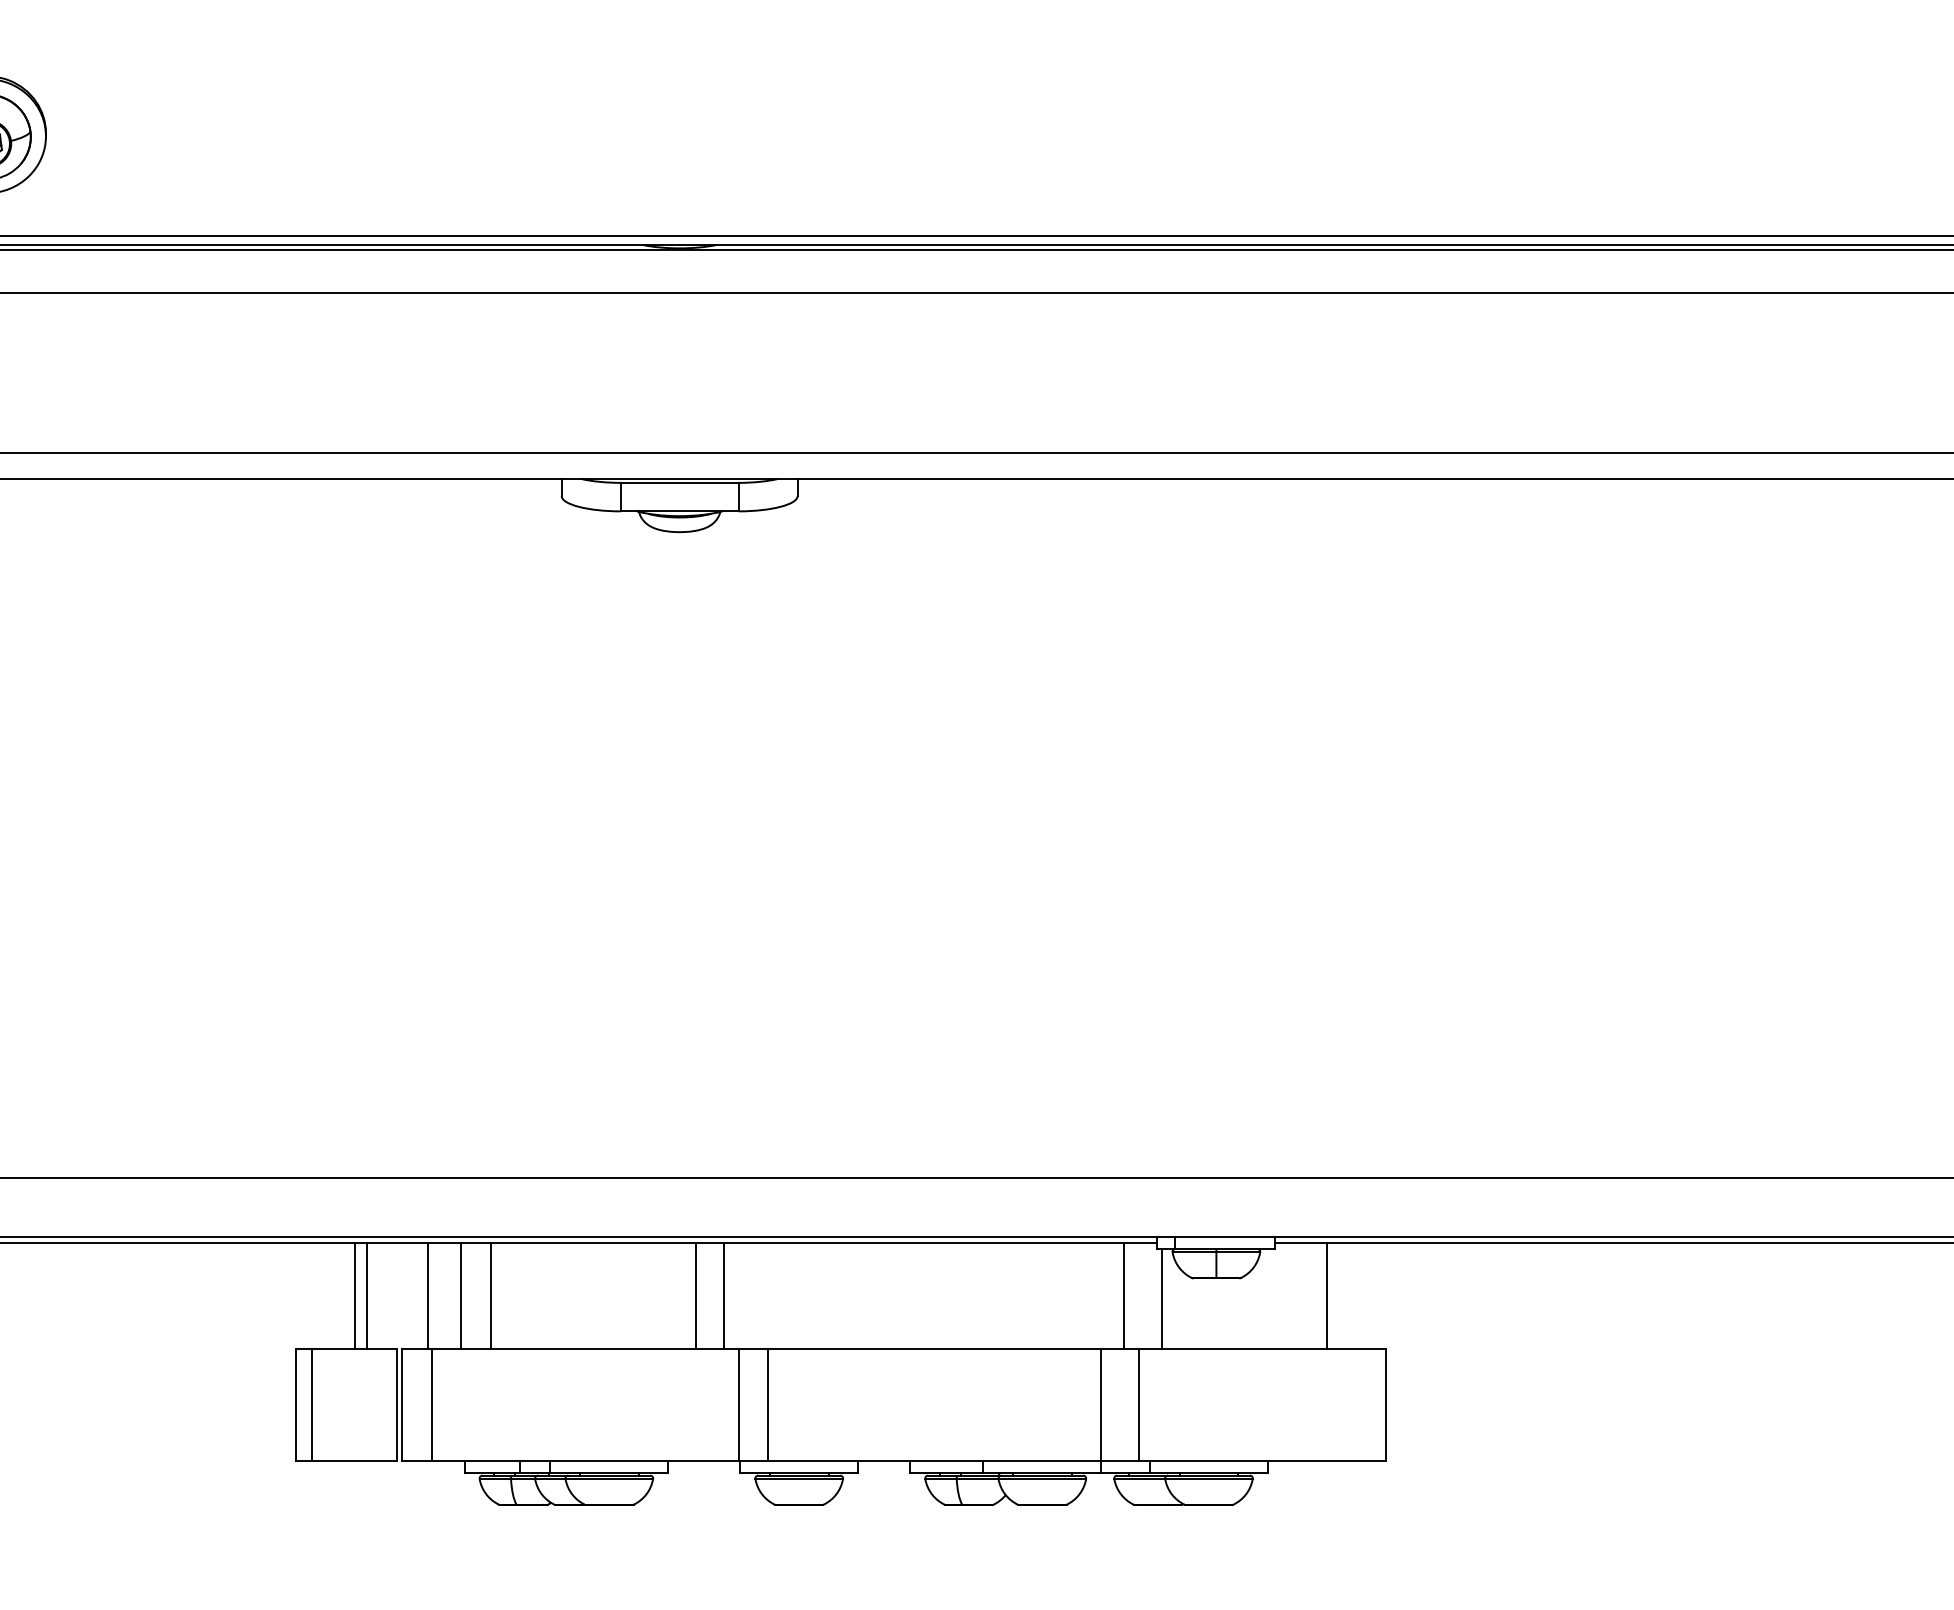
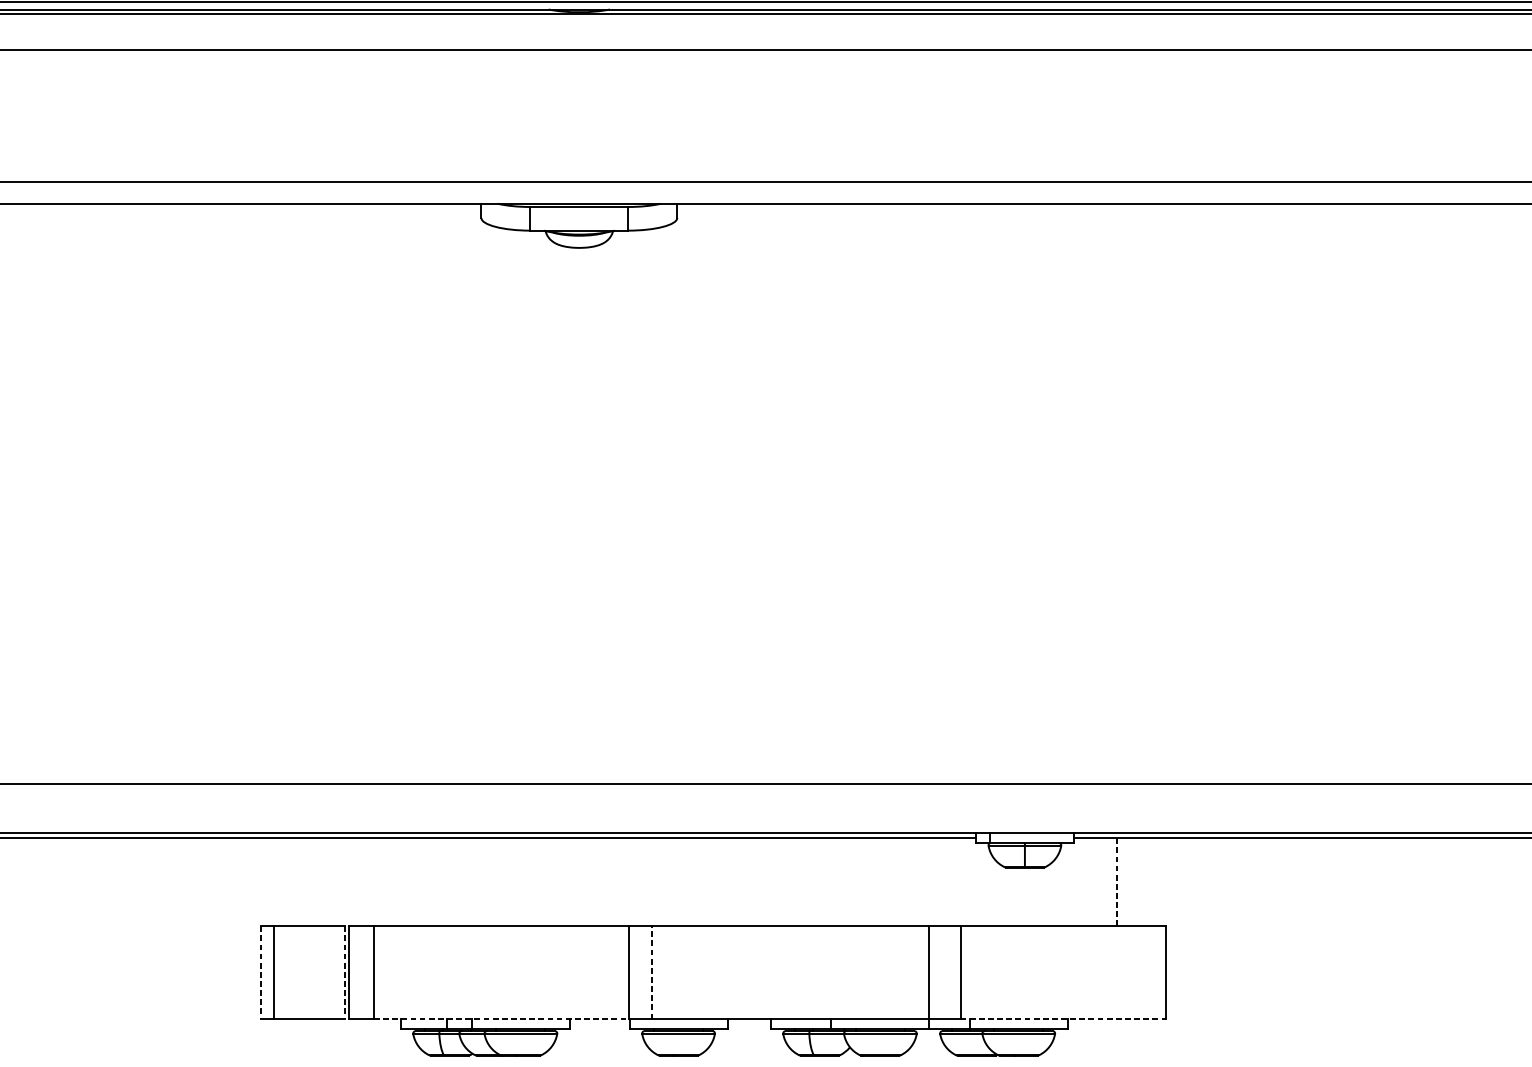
line: (1326, 1295) -> (1116, 881), solid -> dashed
line: (355, 1296) -> (310, 882), removed
line: (366, 1296) -> (319, 882), removed
line: (427, 1296) -> (369, 882), removed
line: (460, 1296) -> (397, 882), removed
line: (491, 1296) -> (423, 882), removed
line: (695, 1296) -> (592, 882), removed
line: (724, 1296) -> (616, 882), removed
line: (1123, 1296) -> (947, 882), removed
line: (1162, 1299) -> (980, 884), removed
line: (767, 1404) -> (652, 972), solid -> dashed
line: (296, 1405) -> (261, 972), solid -> dashed
line: (397, 1405) -> (345, 972), solid -> dashed
line: (586, 1461) -> (501, 1019), solid -> dashed
line: (1262, 1461) -> (1063, 1019), solid -> dashed

